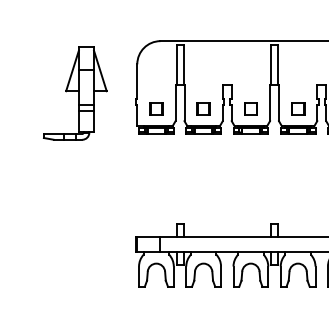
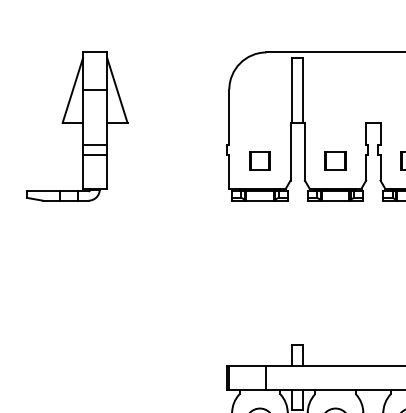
part: (75, 93) -> (77, 126), moved

